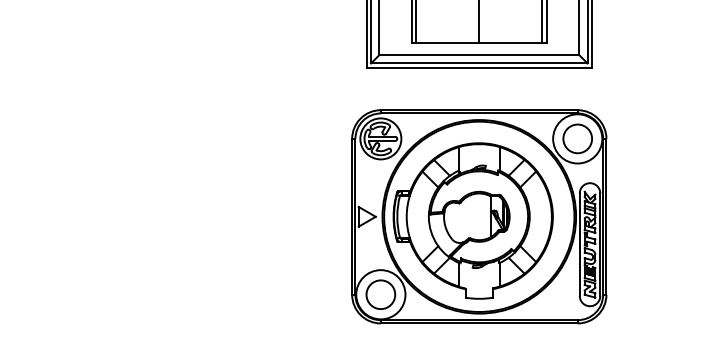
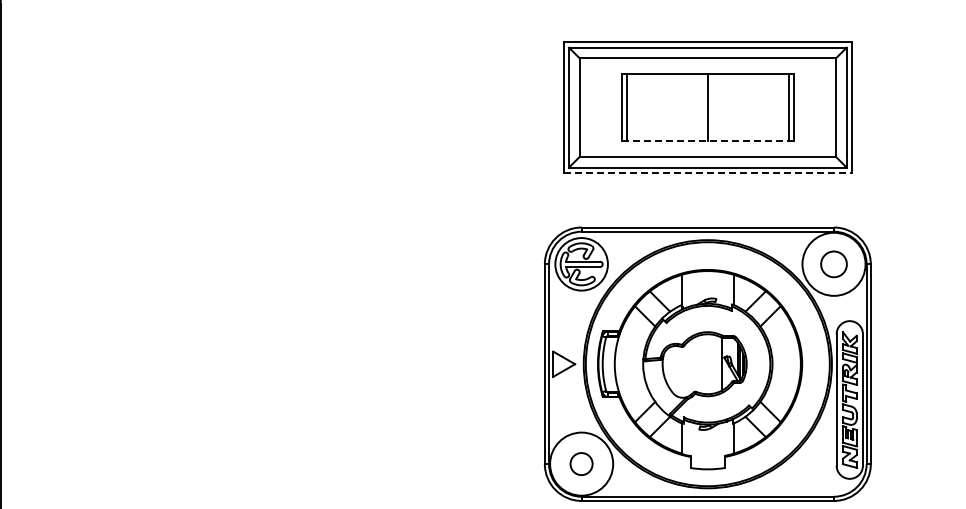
line: (479, 43) -> (708, 141), solid -> dashed
line: (479, 67) -> (708, 172), solid -> dashed
circle: (577, 139) -> (833, 264), size x0.7
circle: (380, 294) -> (581, 463), size x0.6

